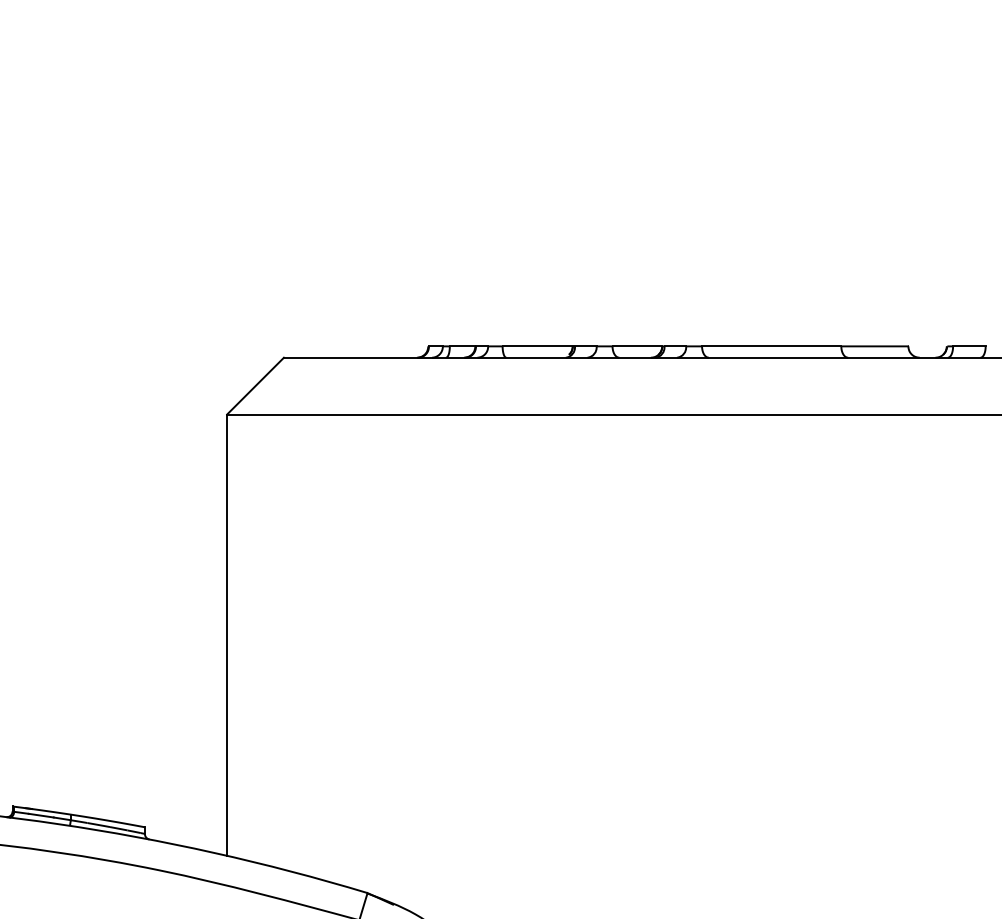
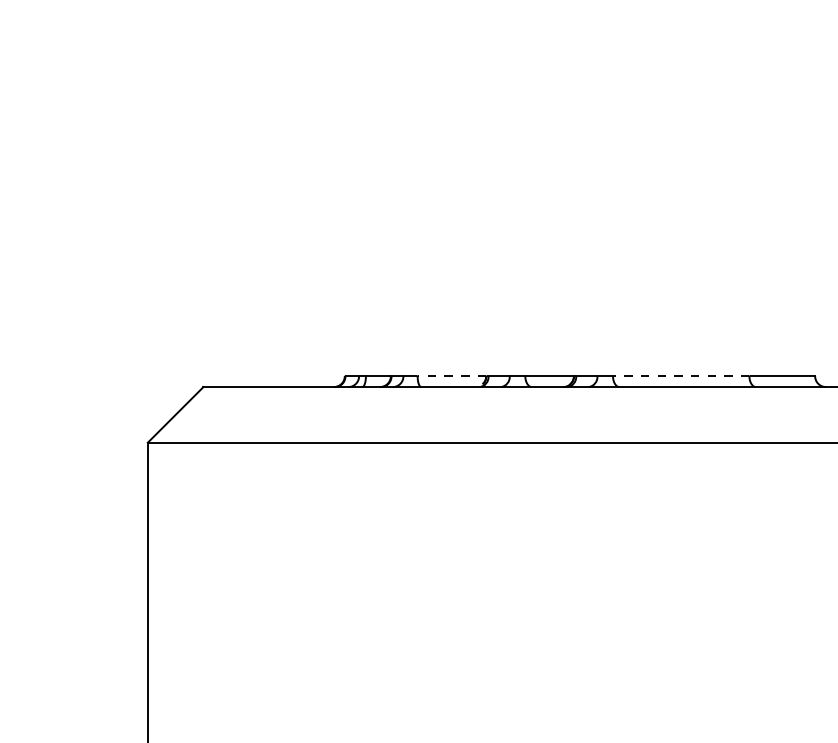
line: (537, 346) -> (451, 376), solid -> dashed
line: (771, 346) -> (681, 376), solid -> dashed

